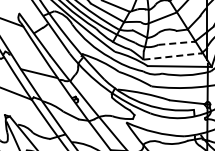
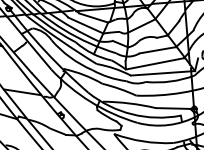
line: (177, 43) -> (158, 50), dashed -> solid
line: (173, 56) -> (155, 63), dashed -> solid

